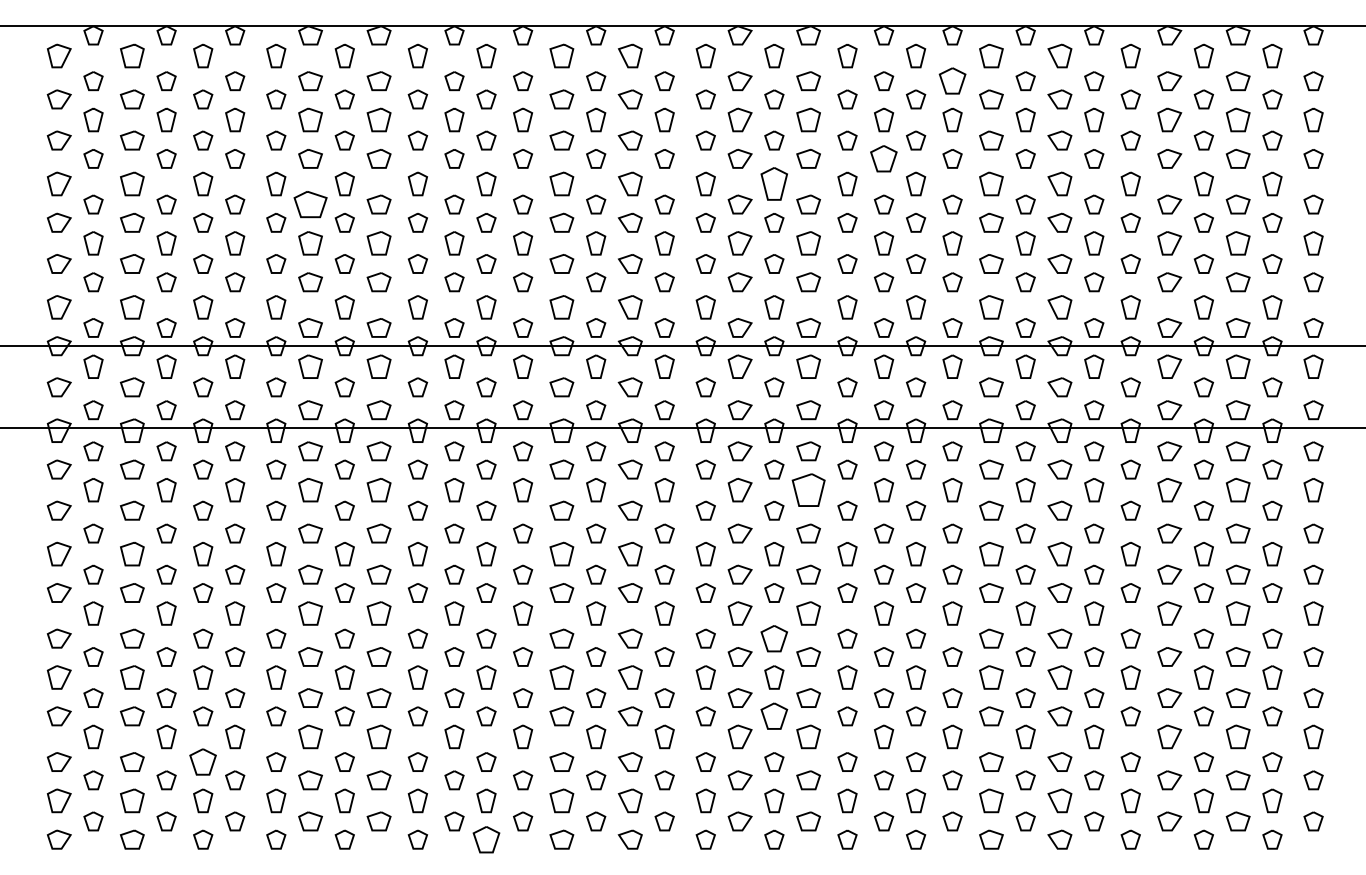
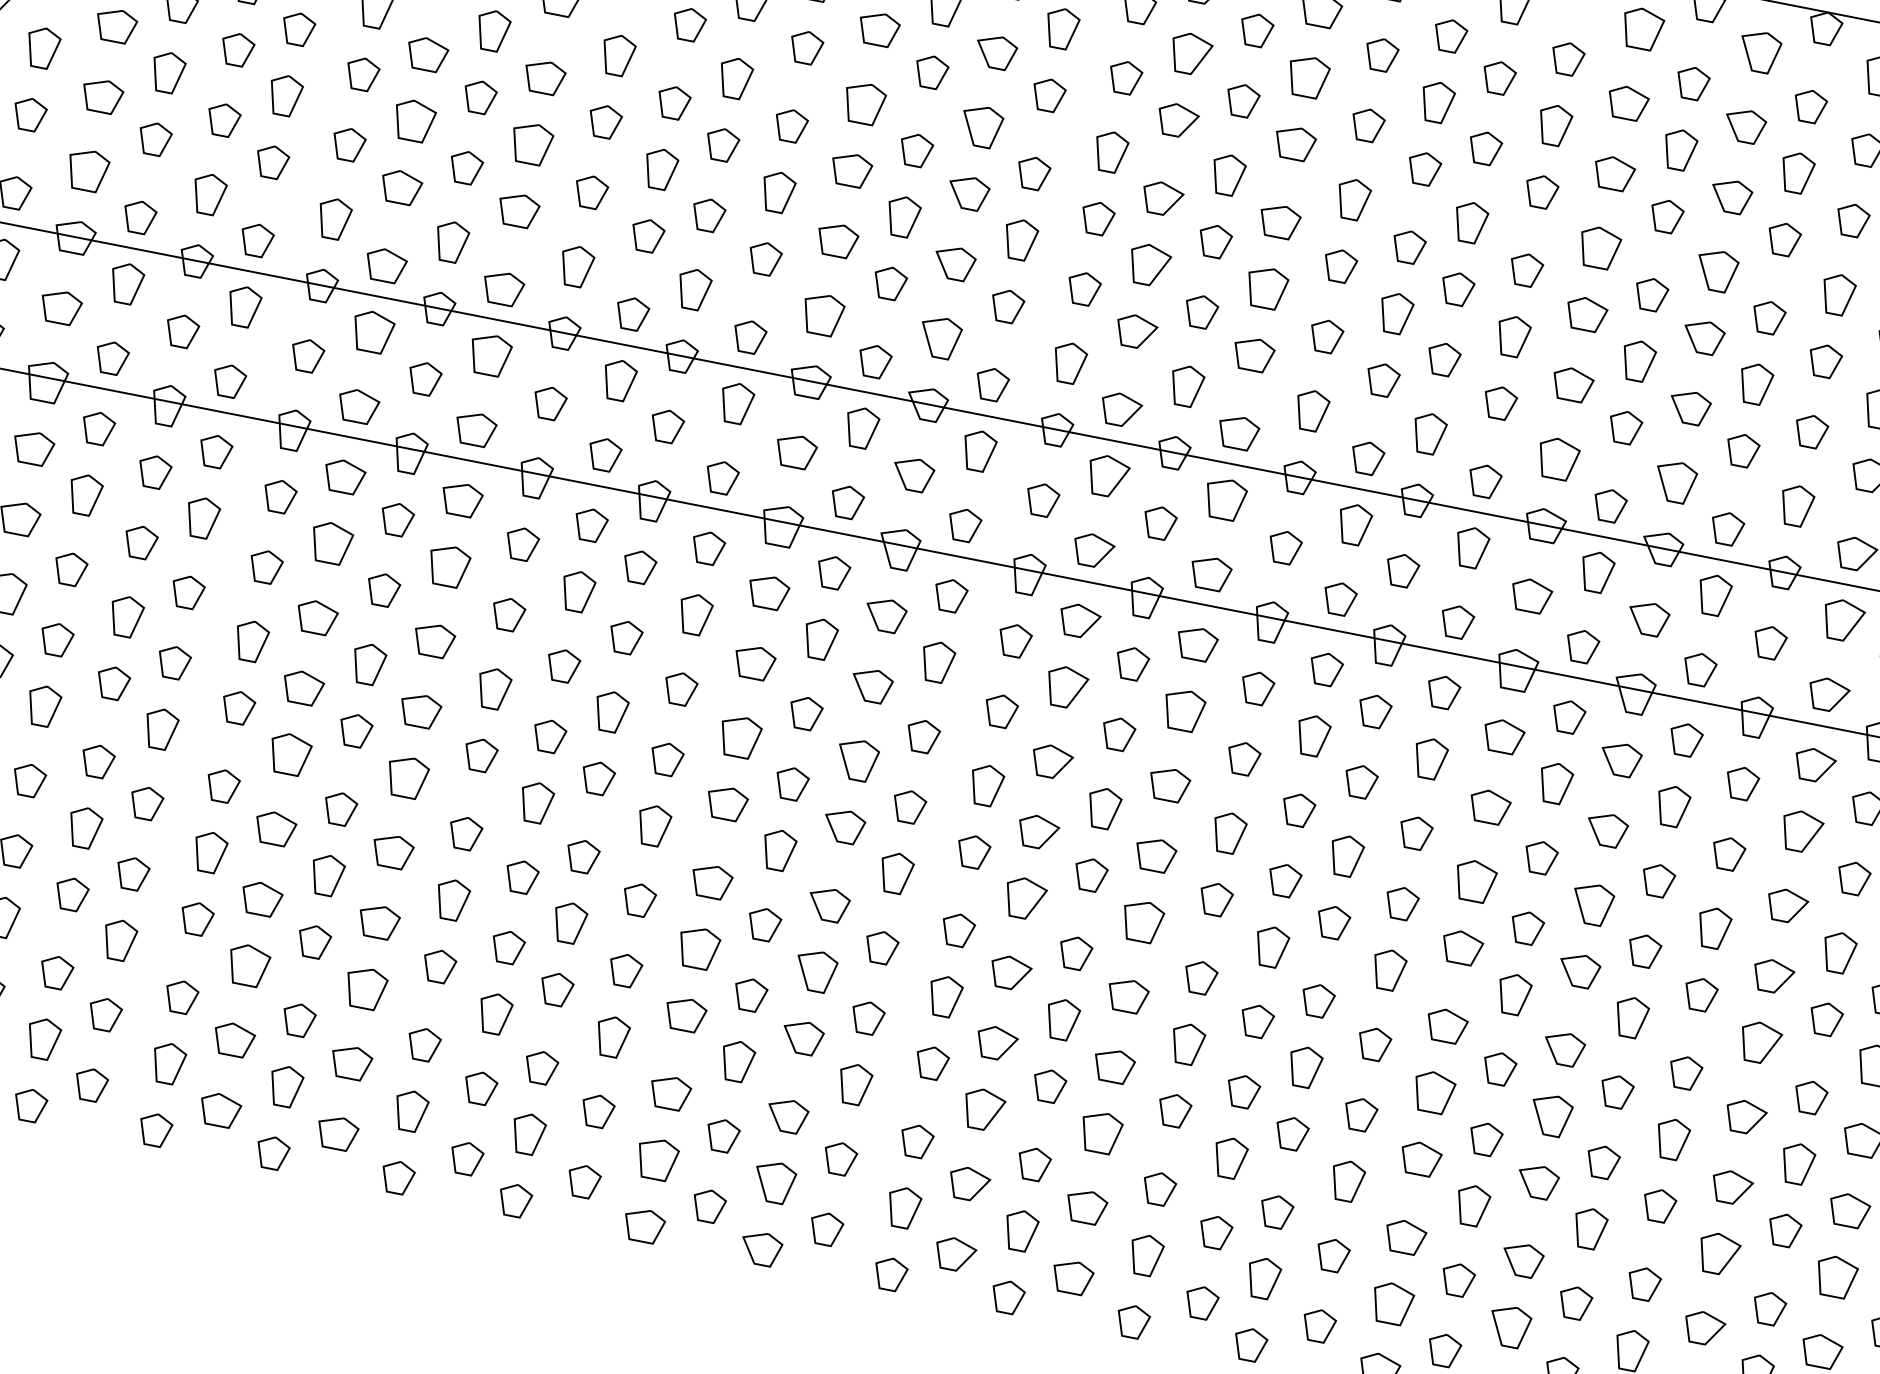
part: (952, 81) -> (1567, 59), size x0.71
part: (884, 158) -> (1424, 168), size x0.71
part: (774, 183) -> (1228, 174), size x0.71
part: (310, 204) -> (427, 54), size x0.71
part: (808, 489) -> (1183, 709), size x0.71
part: (774, 638) -> (1075, 952), size x0.71
part: (774, 716) -> (1049, 1086), size x0.71
part: (203, 761) -> (56, 971), size x0.71
part: (486, 839) -> (515, 1200), size x0.71

